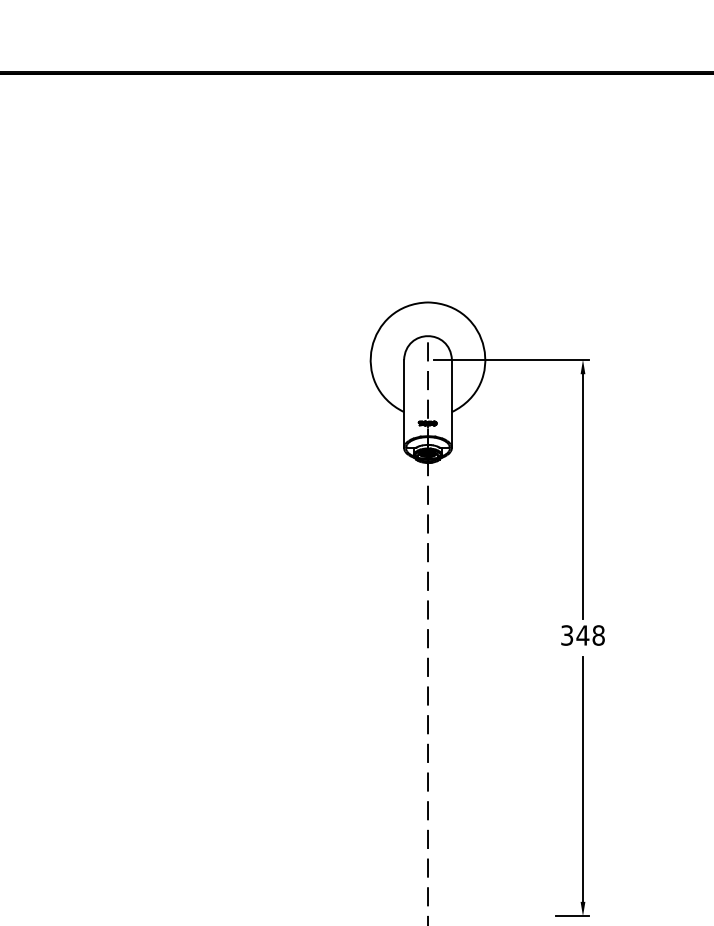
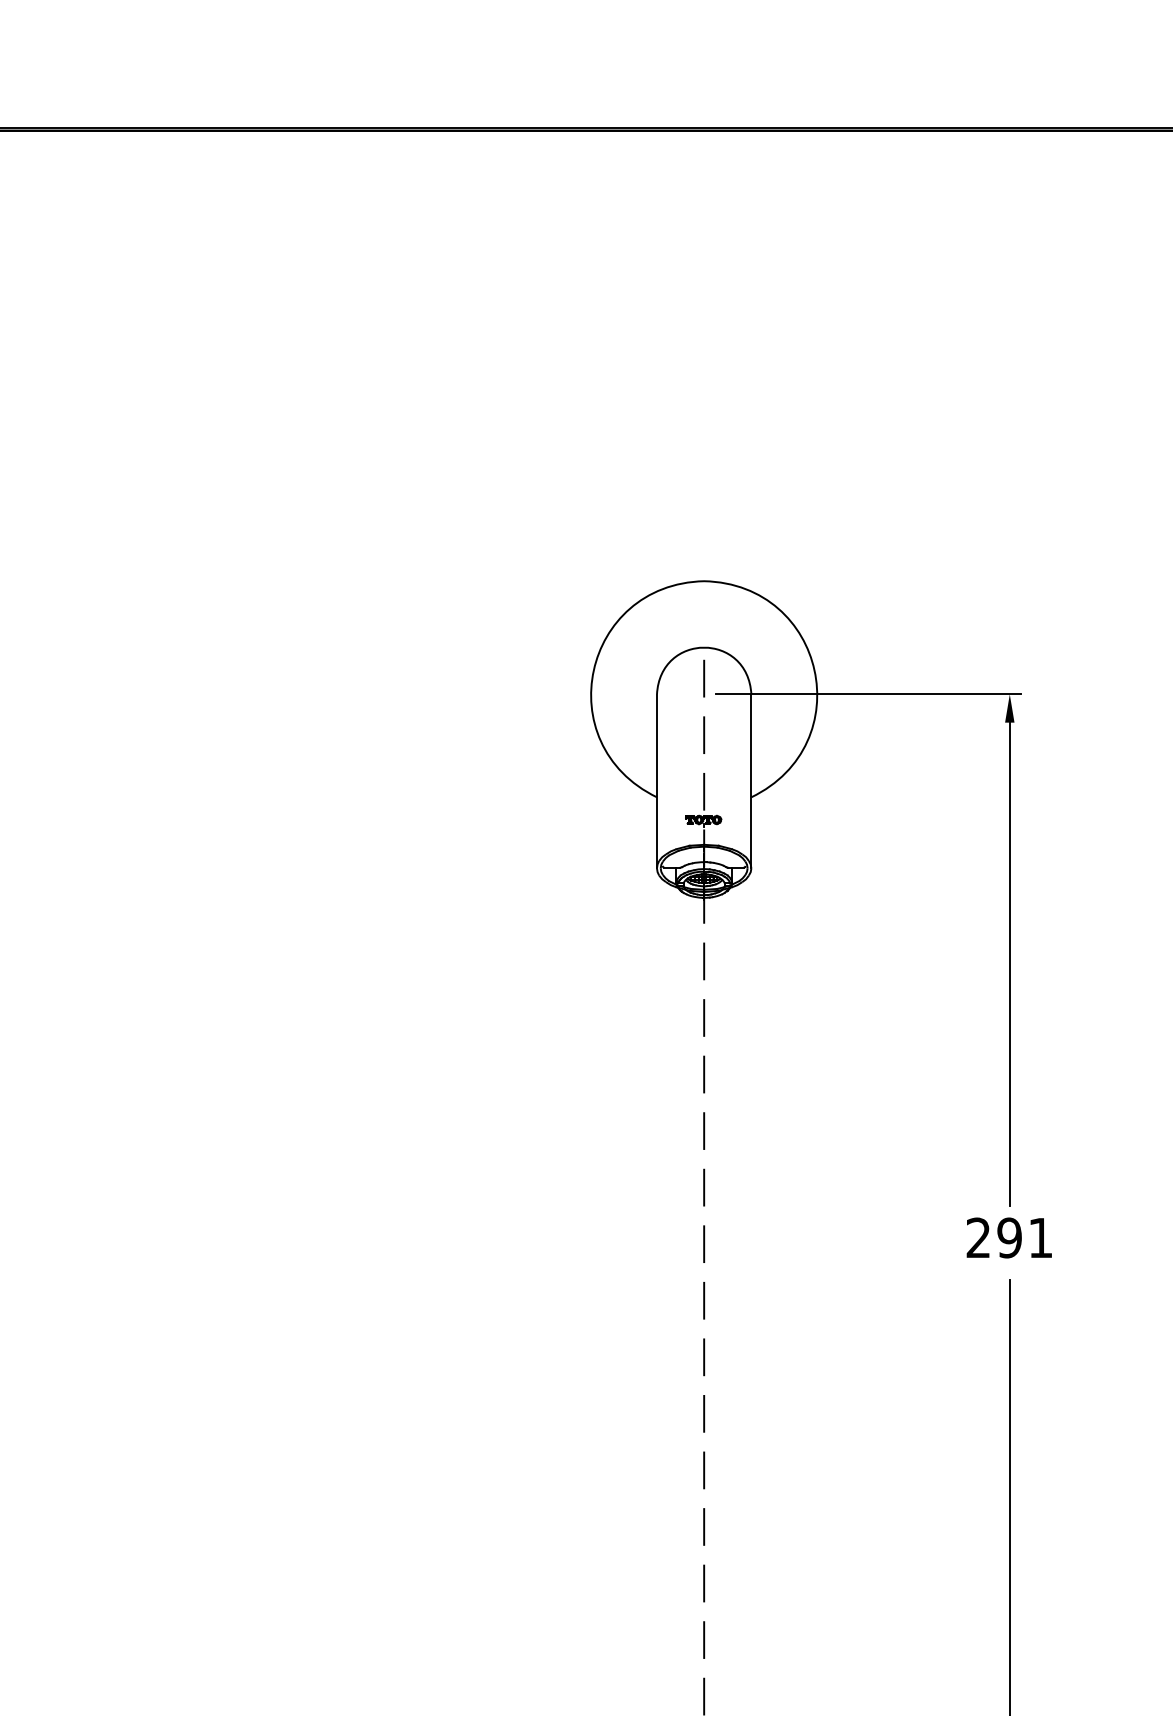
text: (582, 635) -> (1008, 1237), 348 -> 291

